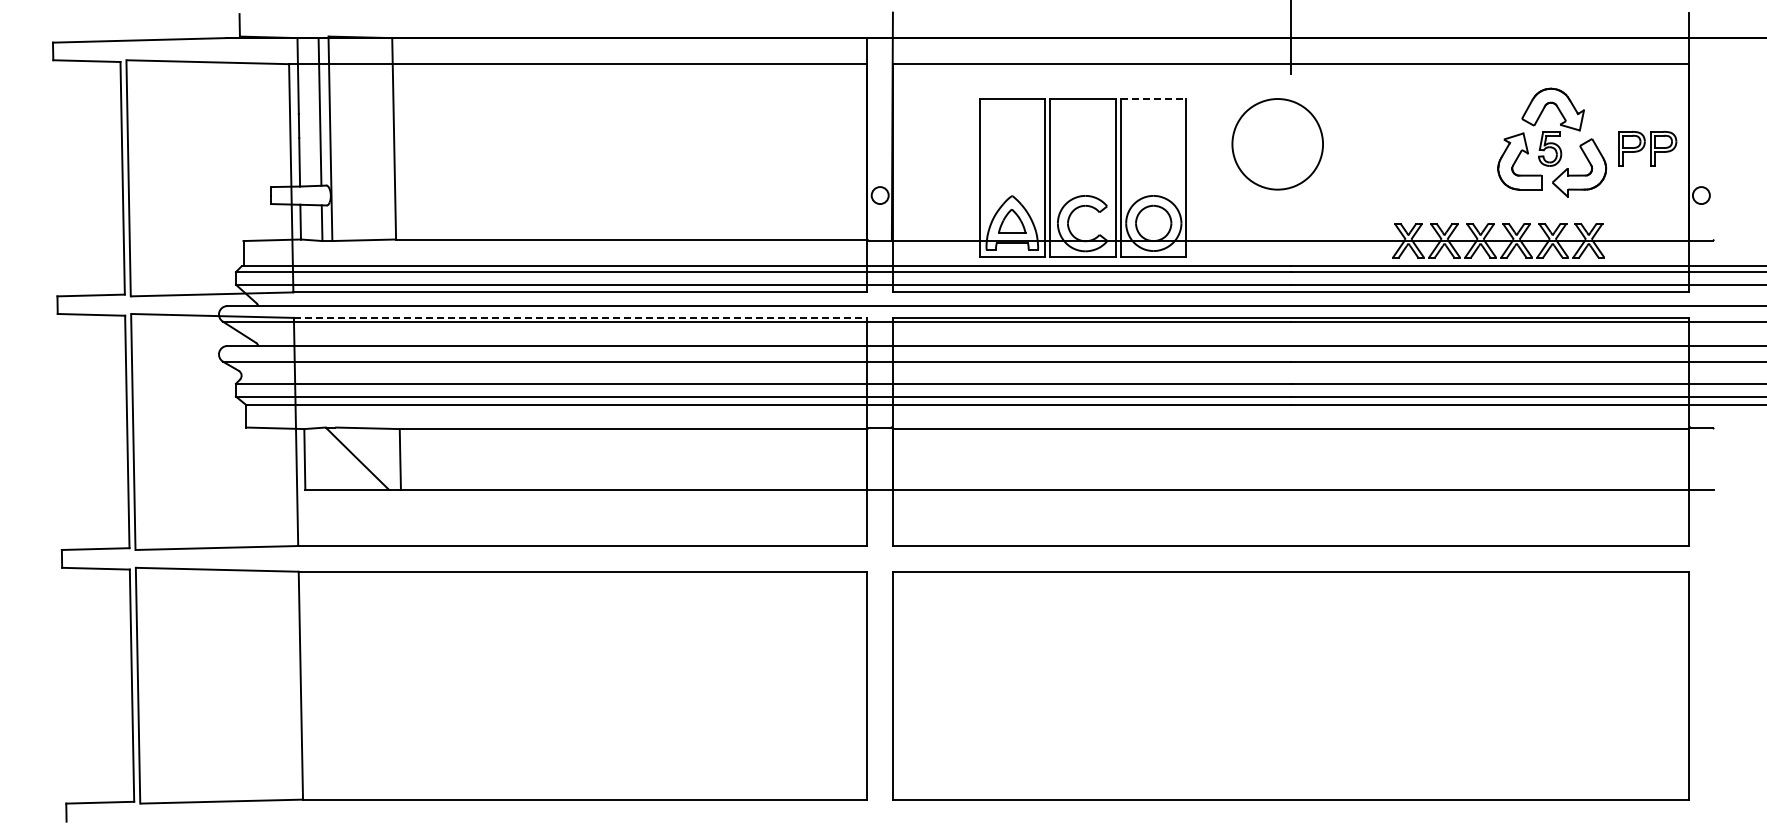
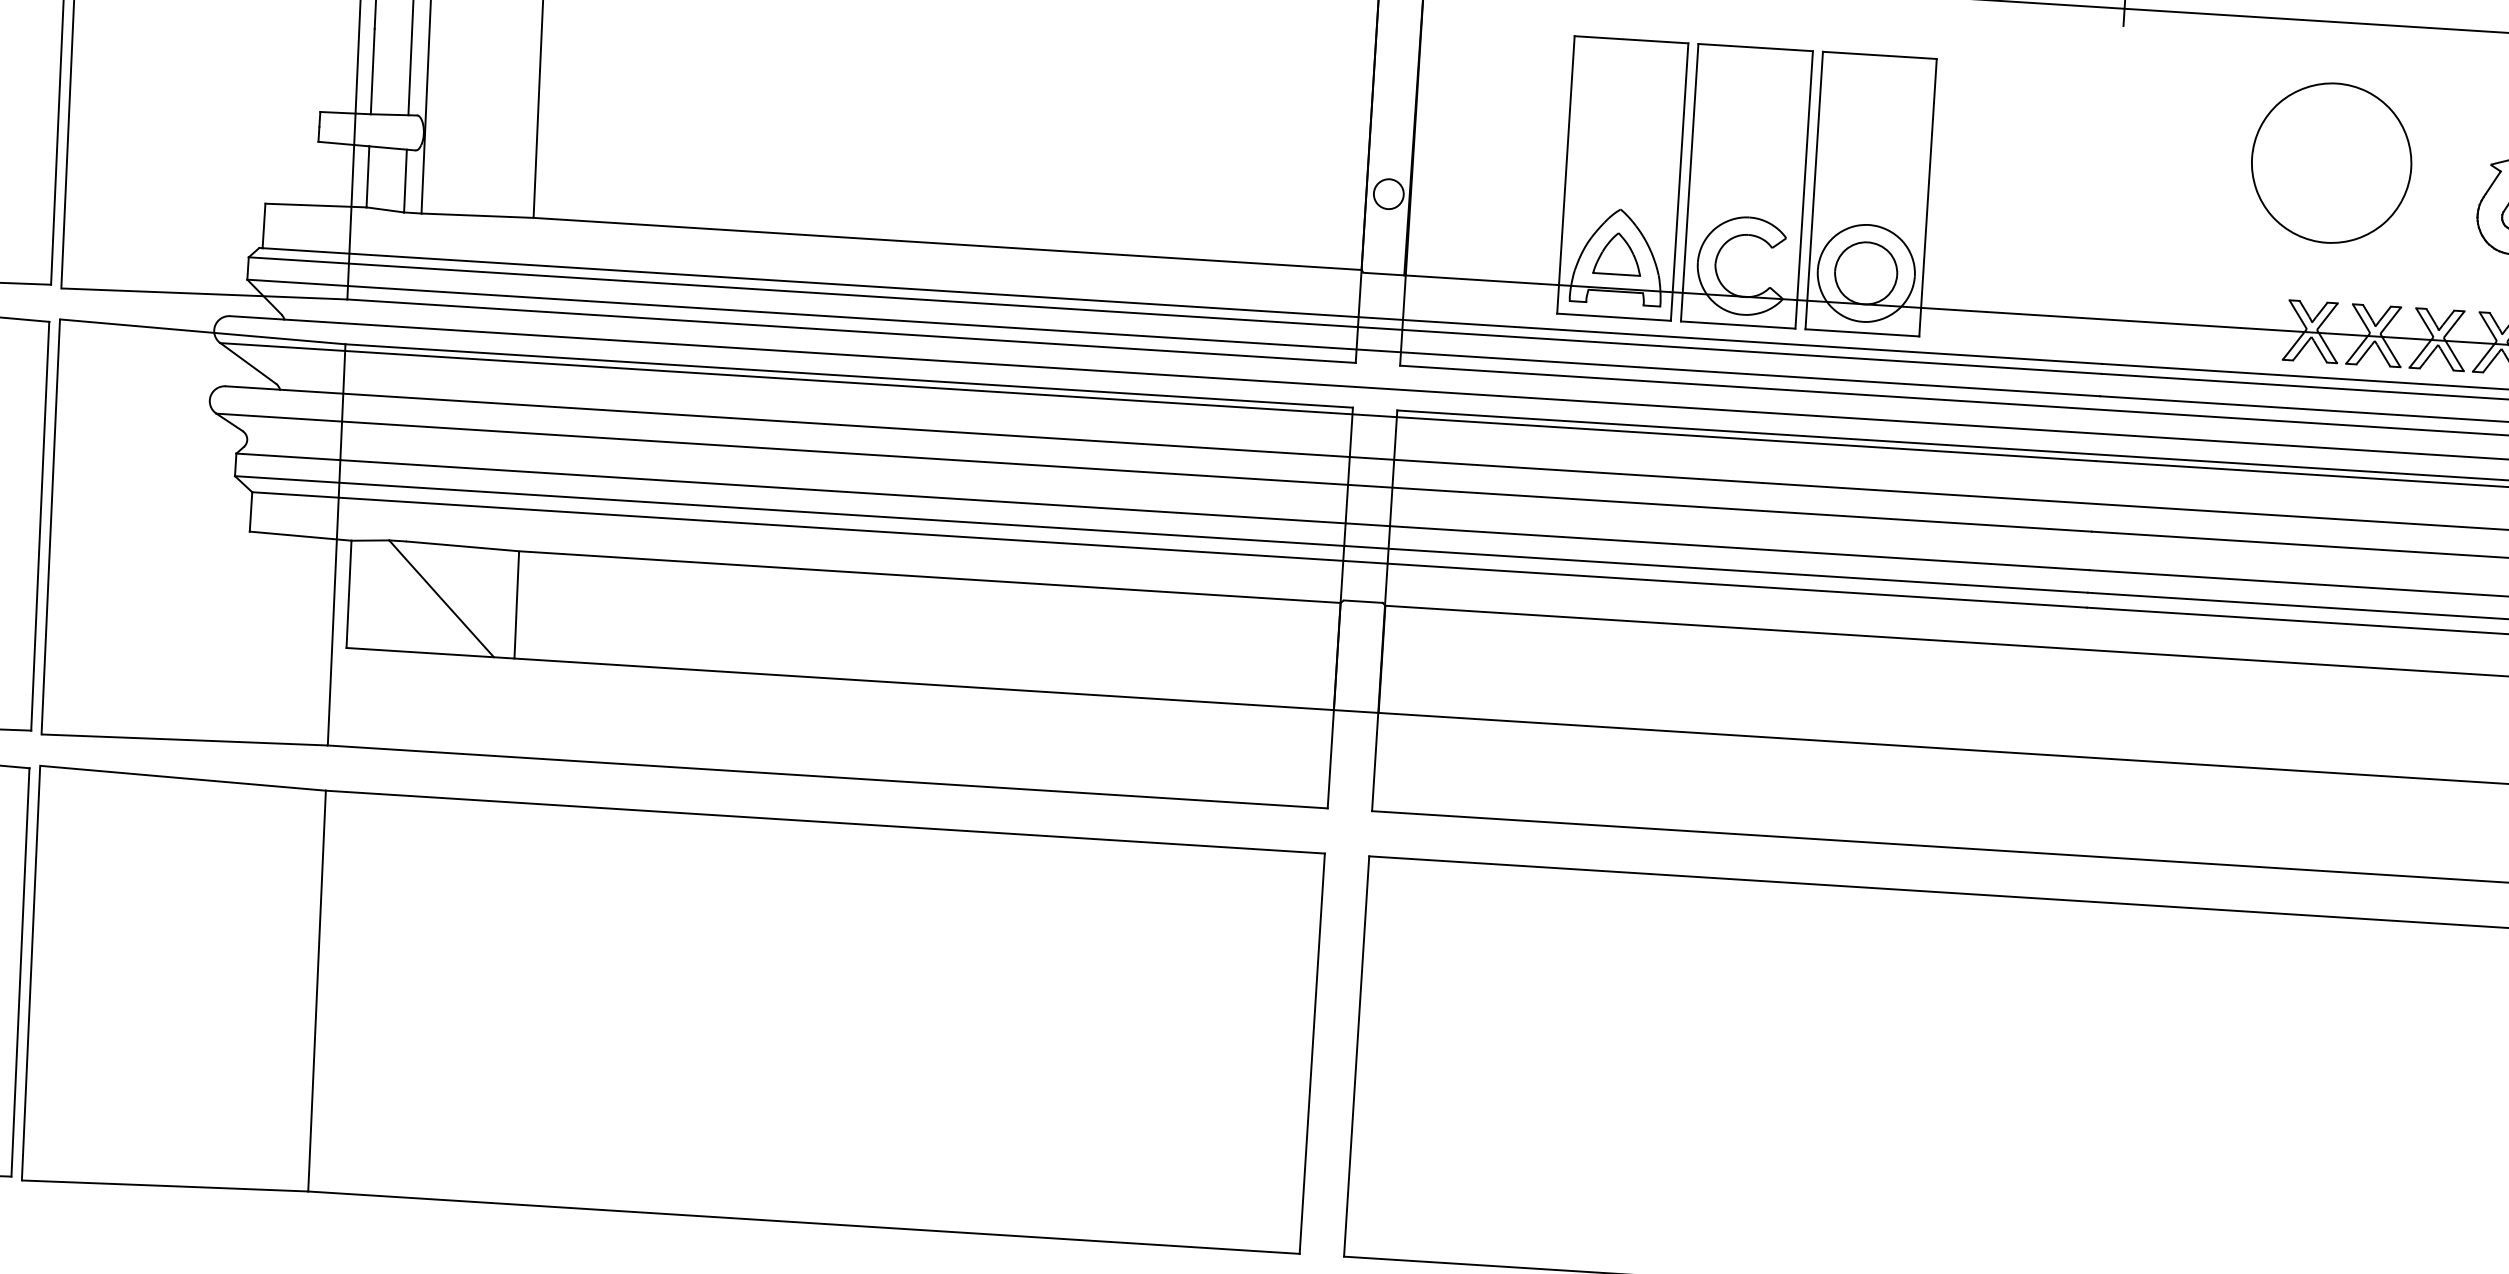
line: (1154, 99) -> (1881, 55), dashed -> solid
part: (1277, 144) -> (2331, 163), moved
line: (580, 317) -> (848, 375), dashed -> solid

